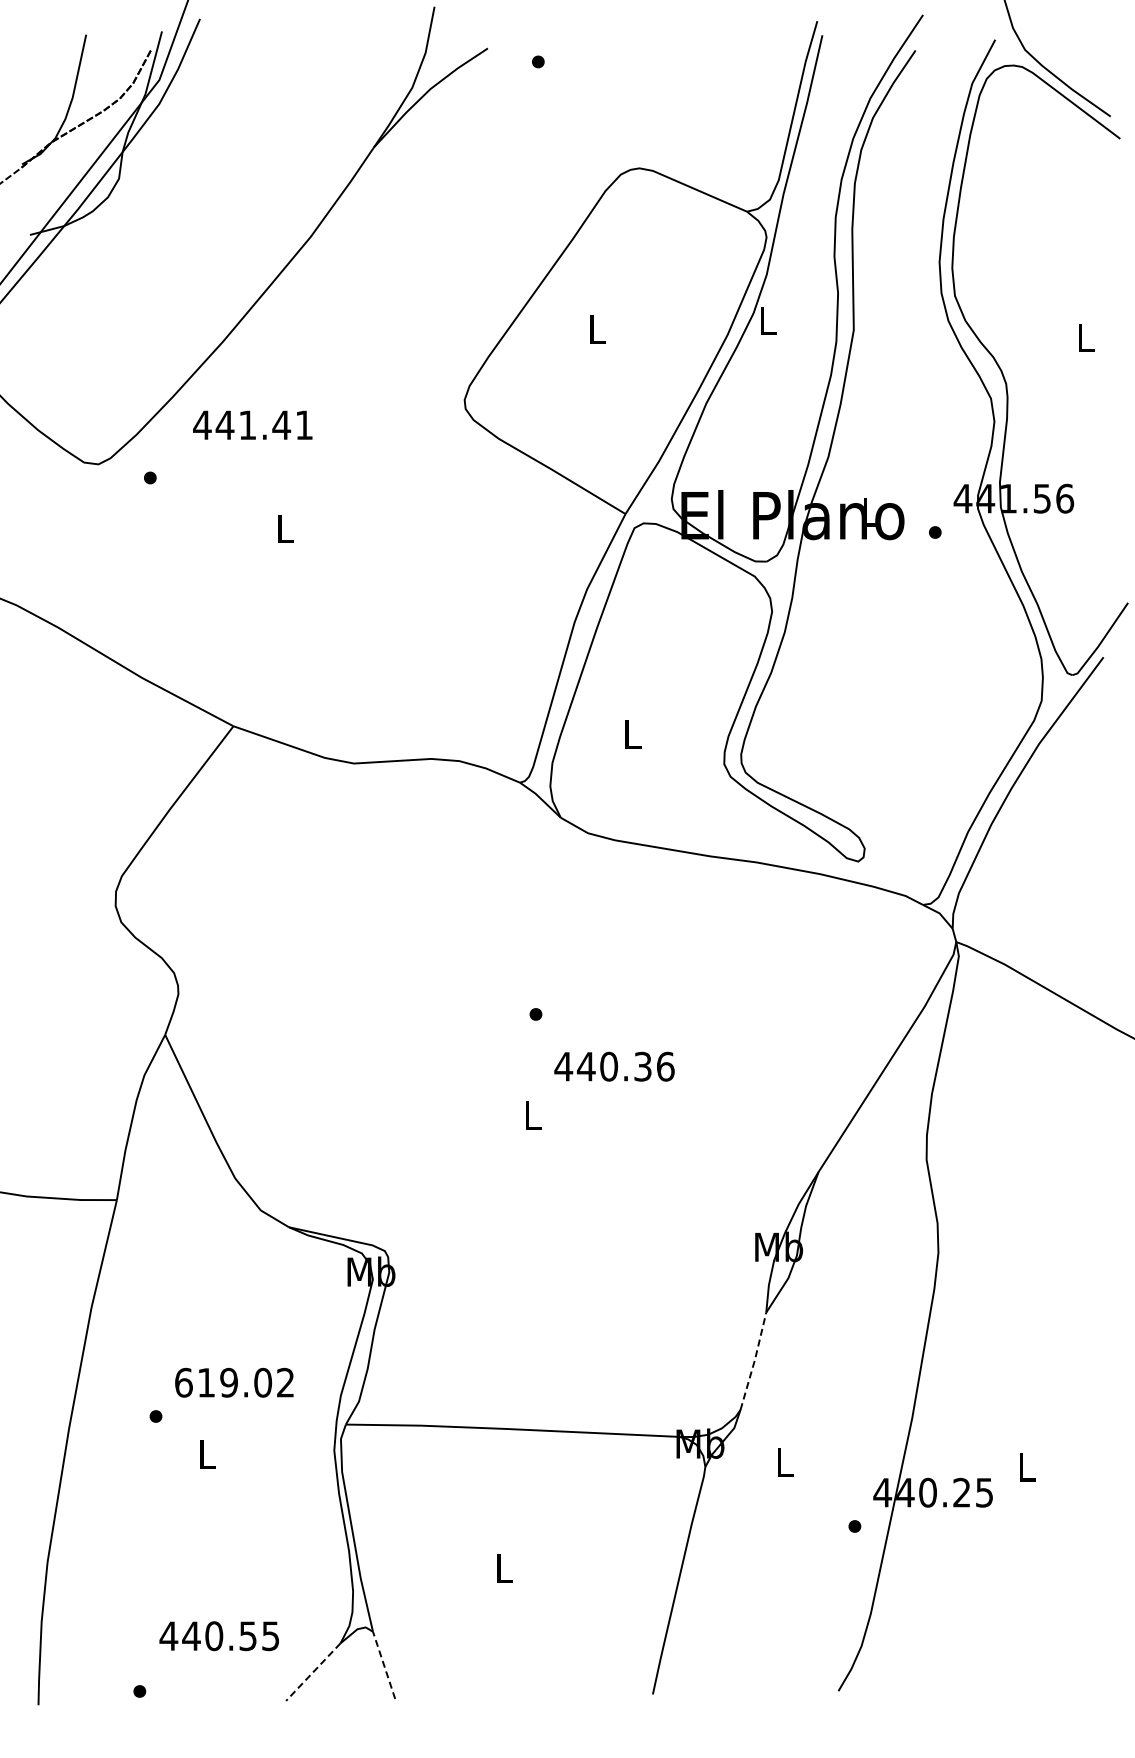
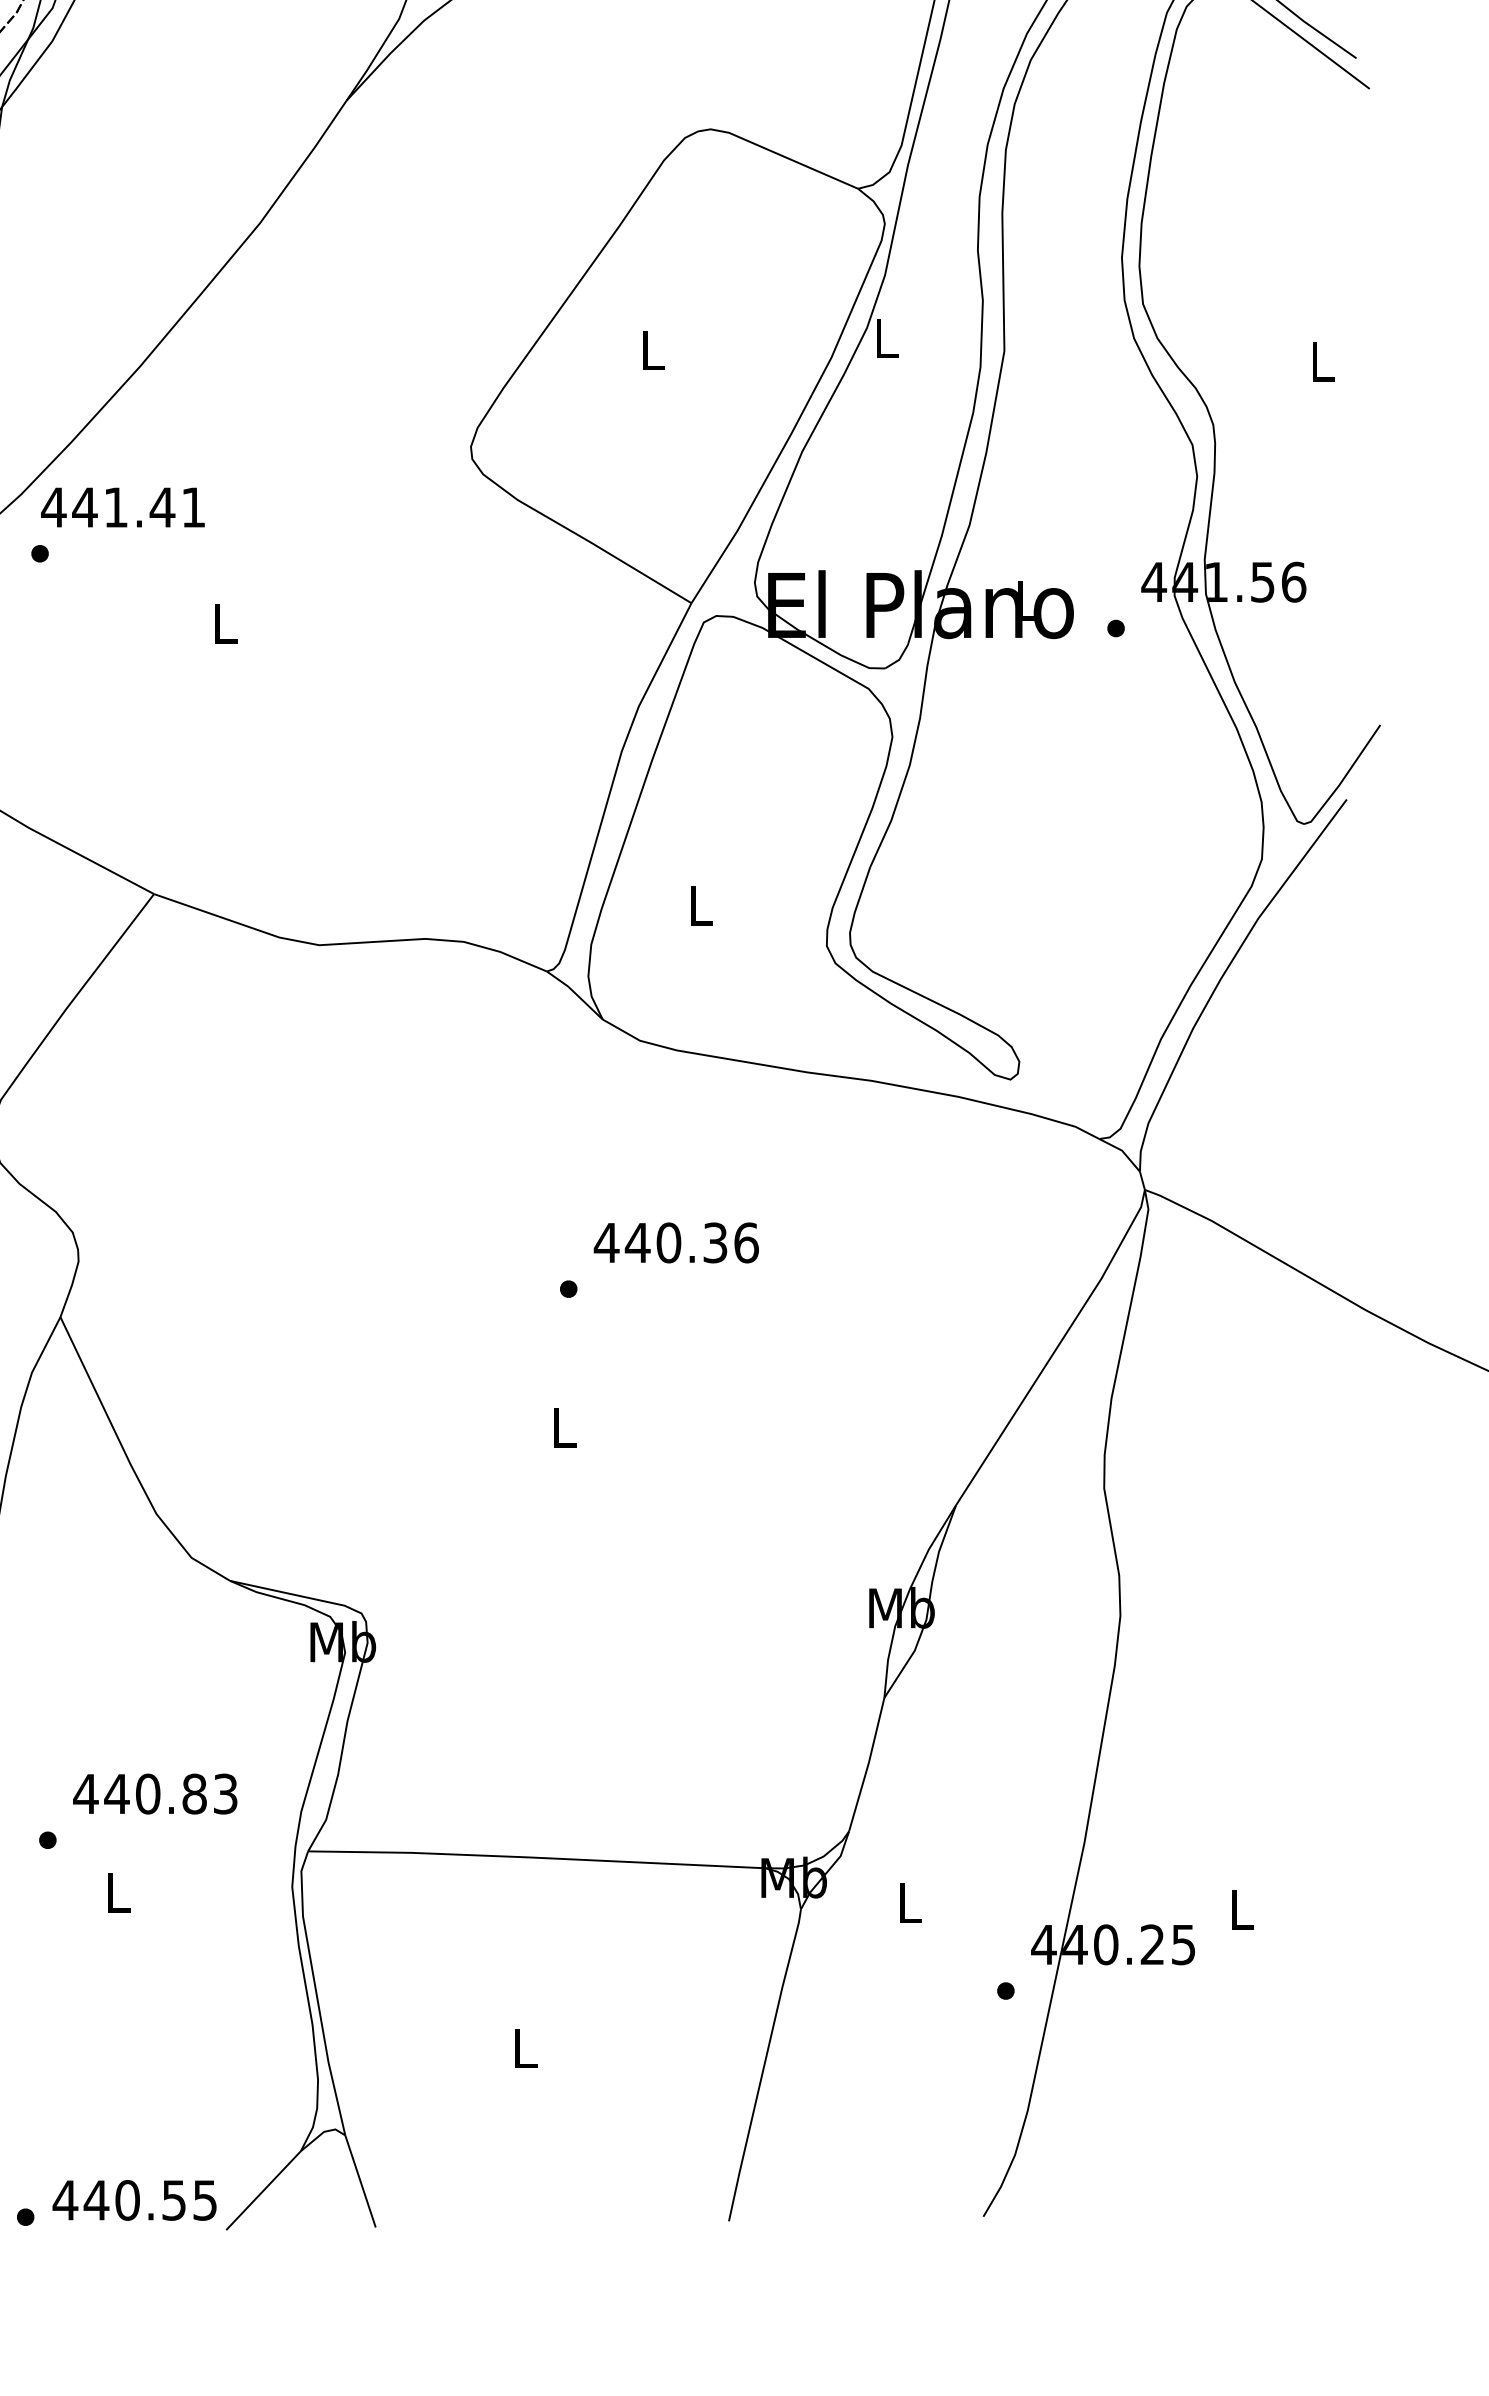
text: (252, 424) -> (122, 506), moved
text: (614, 1066) -> (676, 1242), moved
line: (754, 1360) -> (868, 1763), dashed -> solid
text: (234, 1382) -> (155, 1793), 619.02 -> 440.83
text: (218, 1636) -> (133, 2200), moved
line: (384, 1665) -> (361, 2181), dashed -> solid
line: (313, 1672) -> (263, 2191), dashed -> solid

